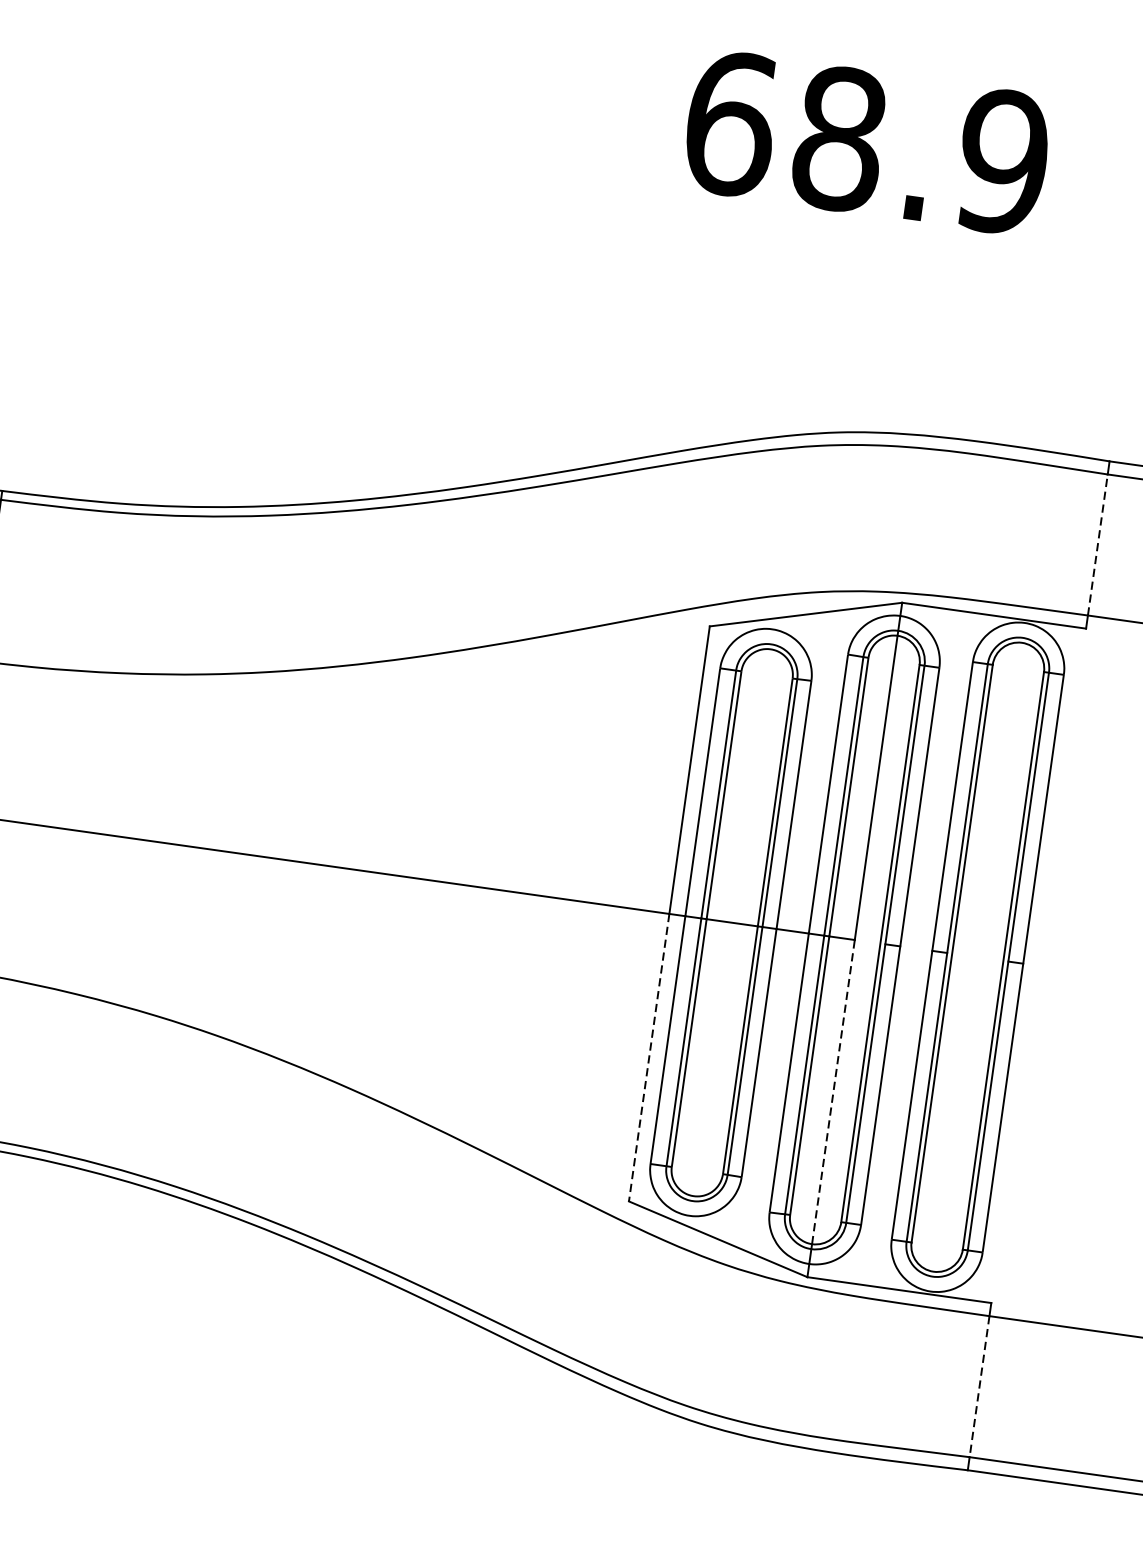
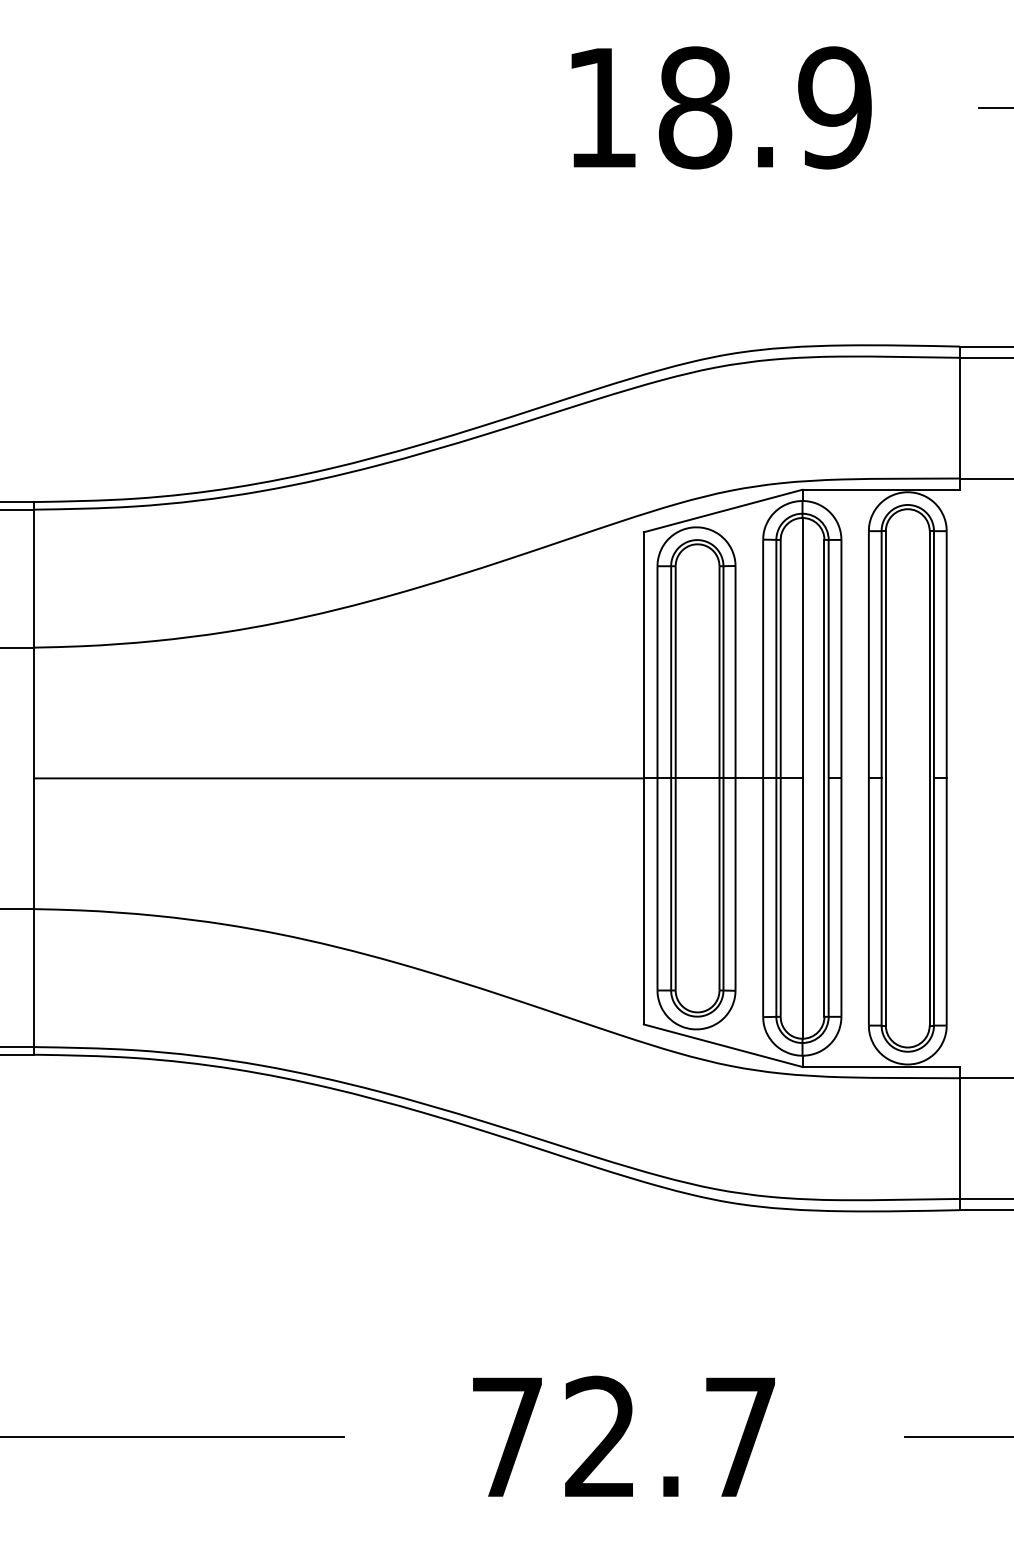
text: (731, 123) -> (602, 107), 68.9 -> 18.9
line: (1097, 544) -> (959, 417), dashed -> solid
line: (648, 1057) -> (643, 901), dashed -> solid
line: (833, 1092) -> (802, 908), dashed -> solid
line: (978, 1387) -> (959, 1139), dashed -> solid

